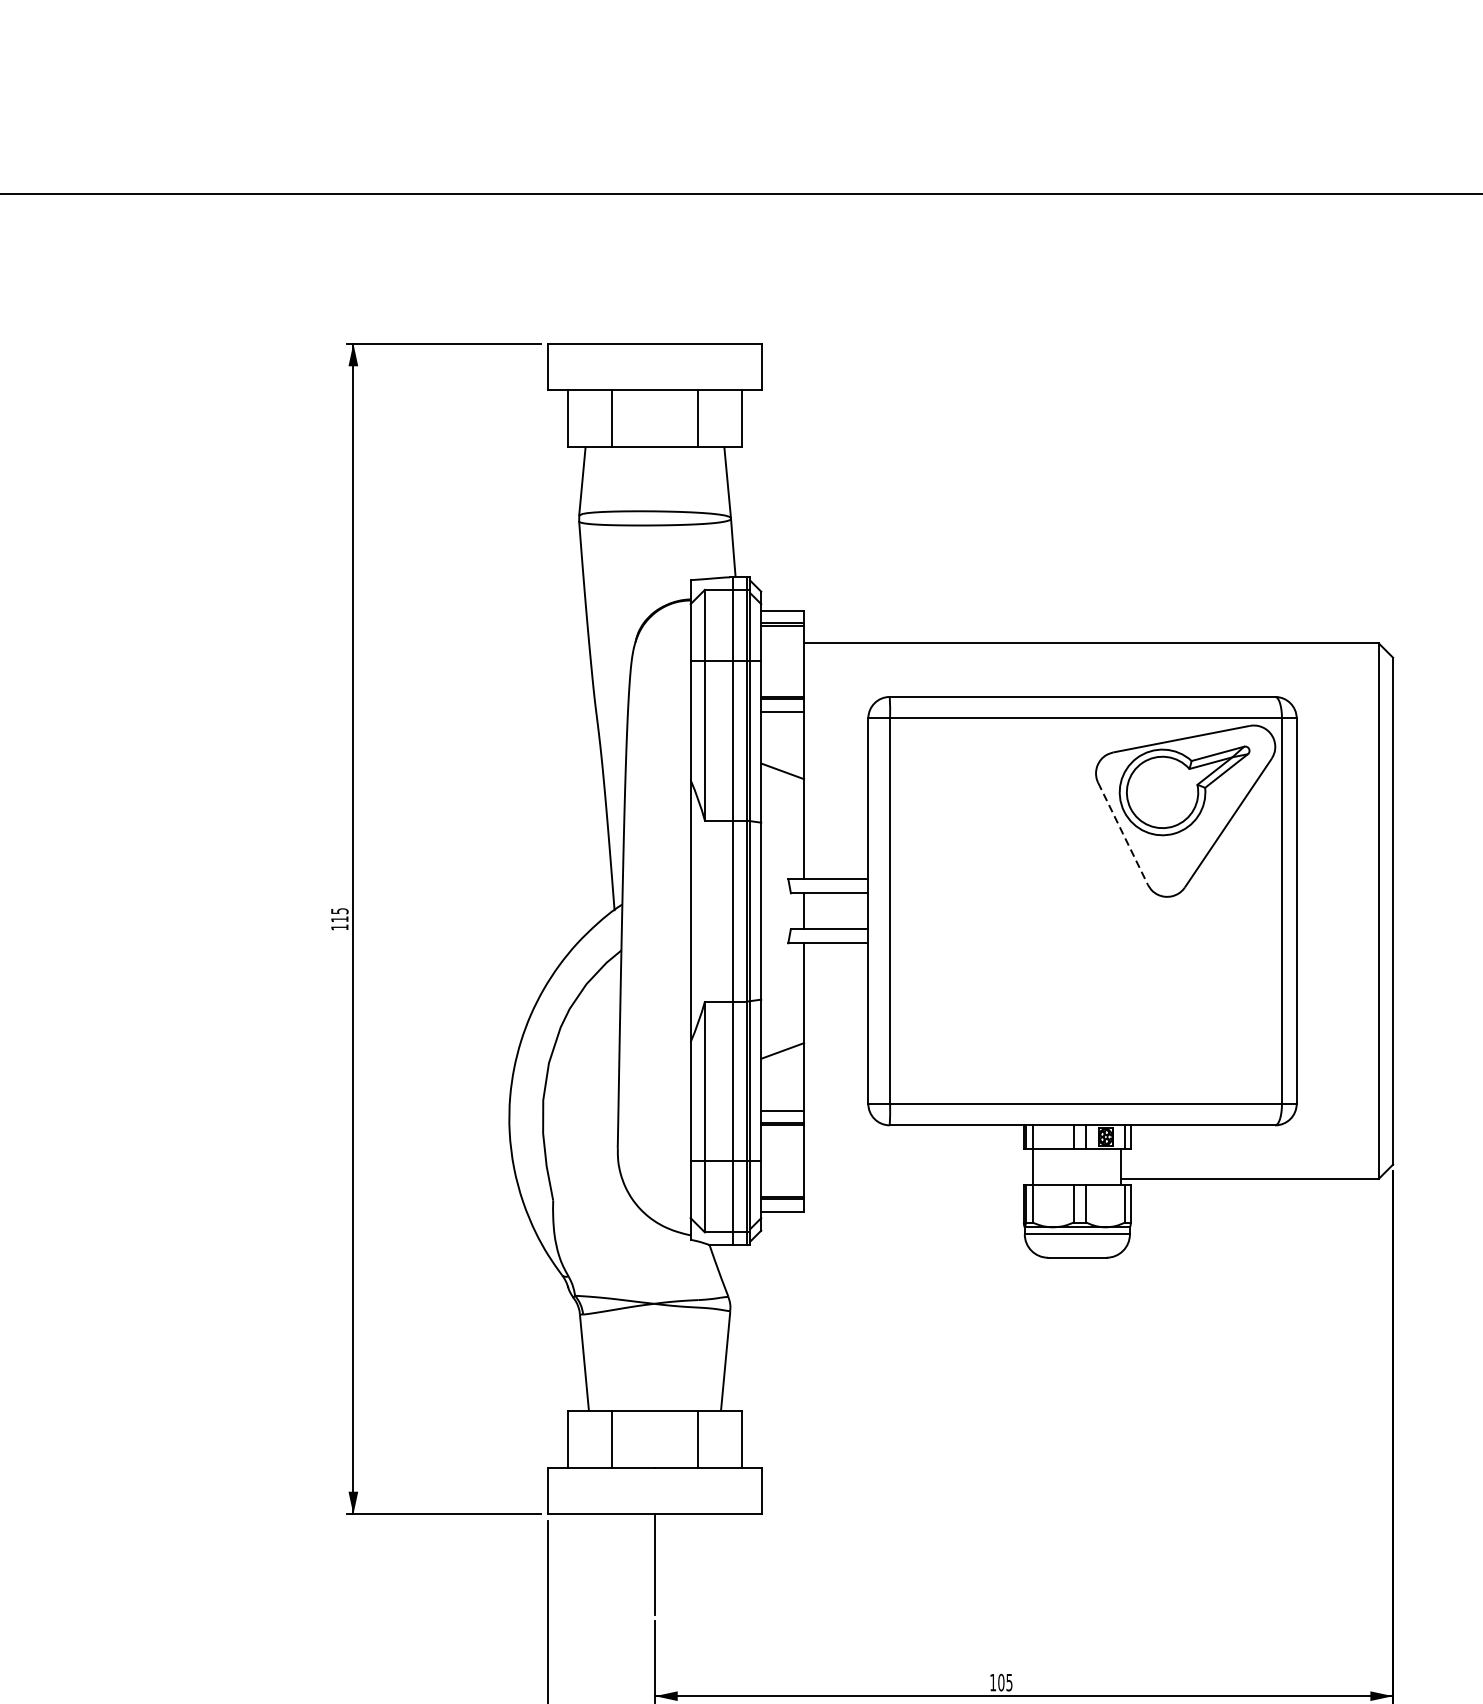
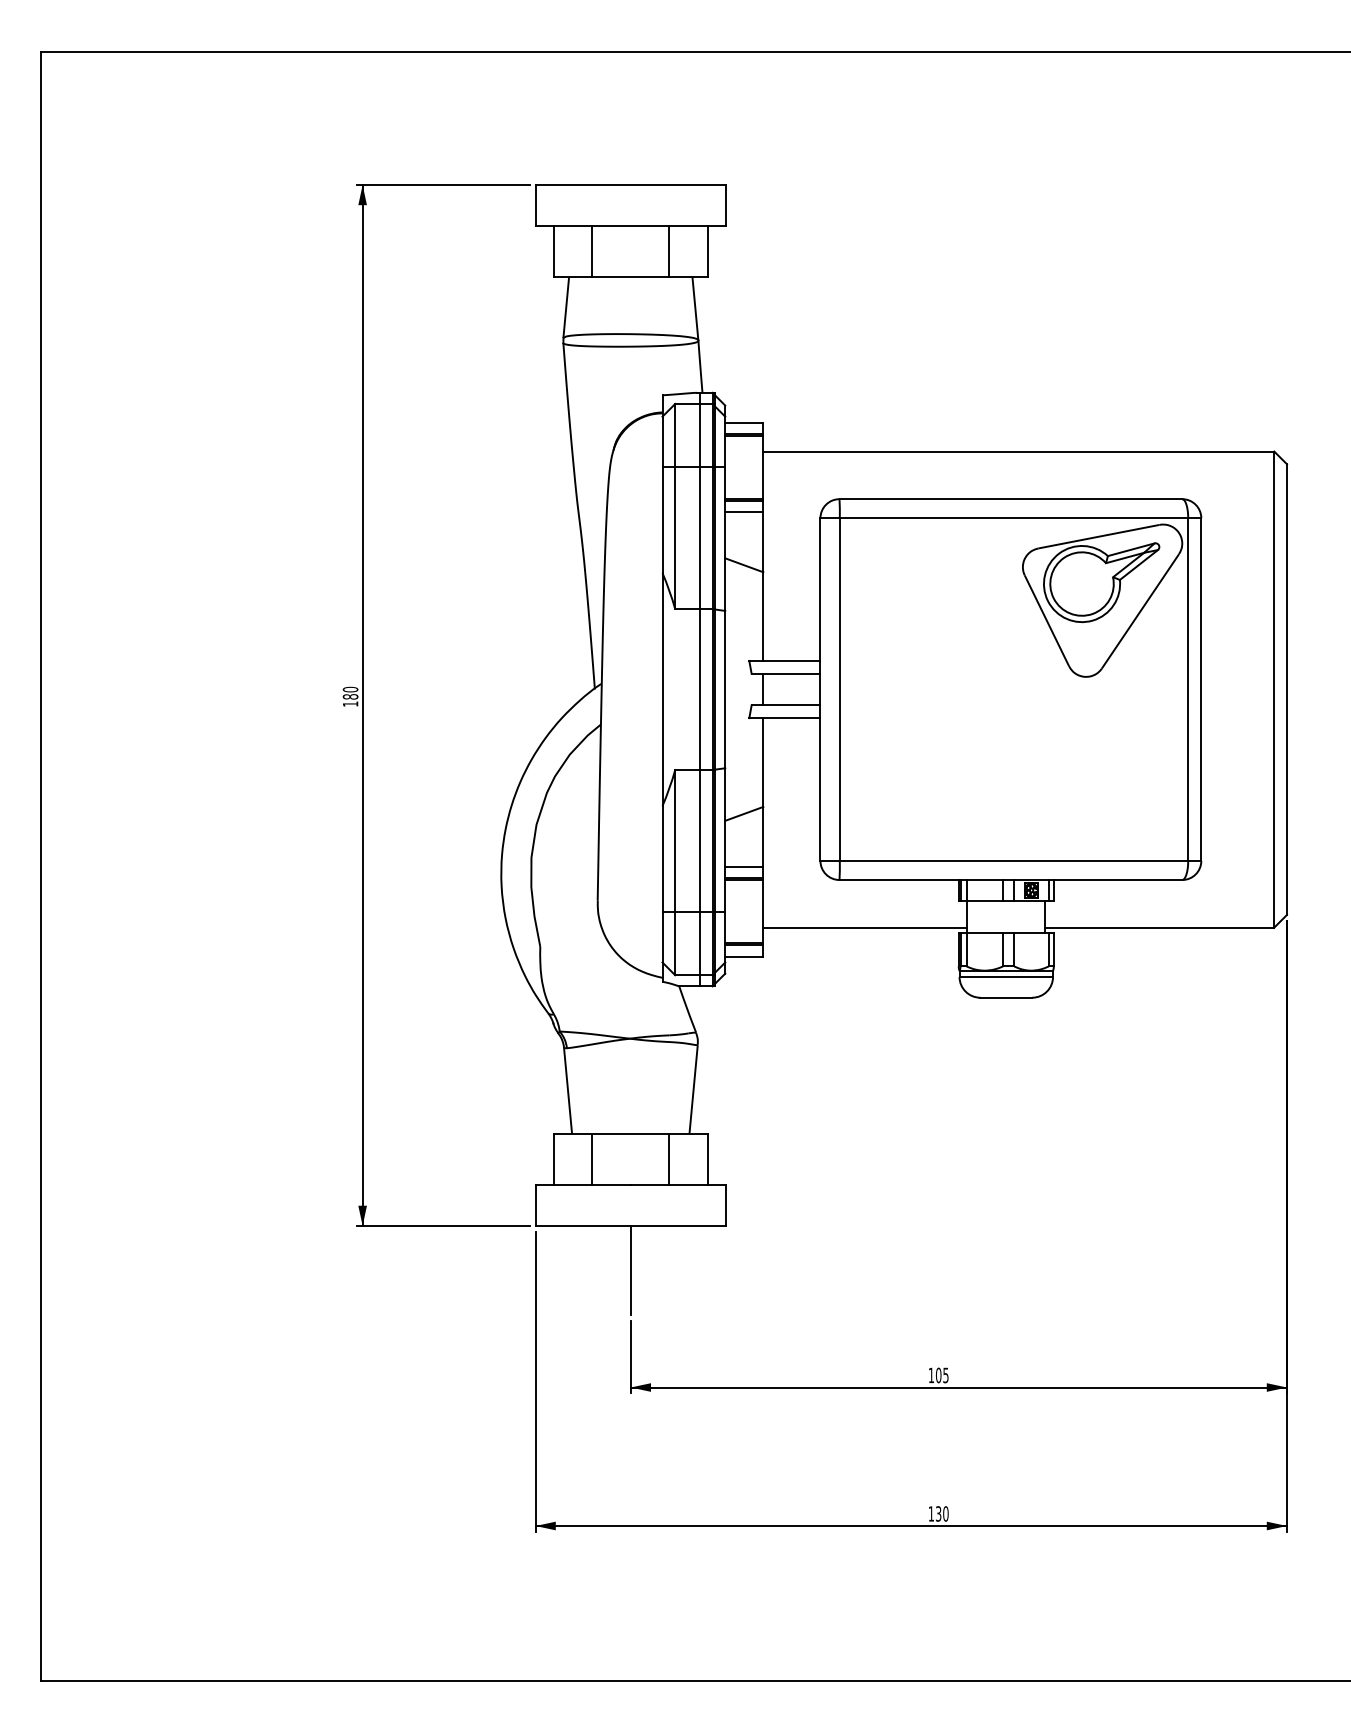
line: (1122, 833) -> (1046, 620), dashed -> solid
text: (339, 914) -> (350, 692), 115 -> 180
line: (918, 1178) -> (865, 927), added

